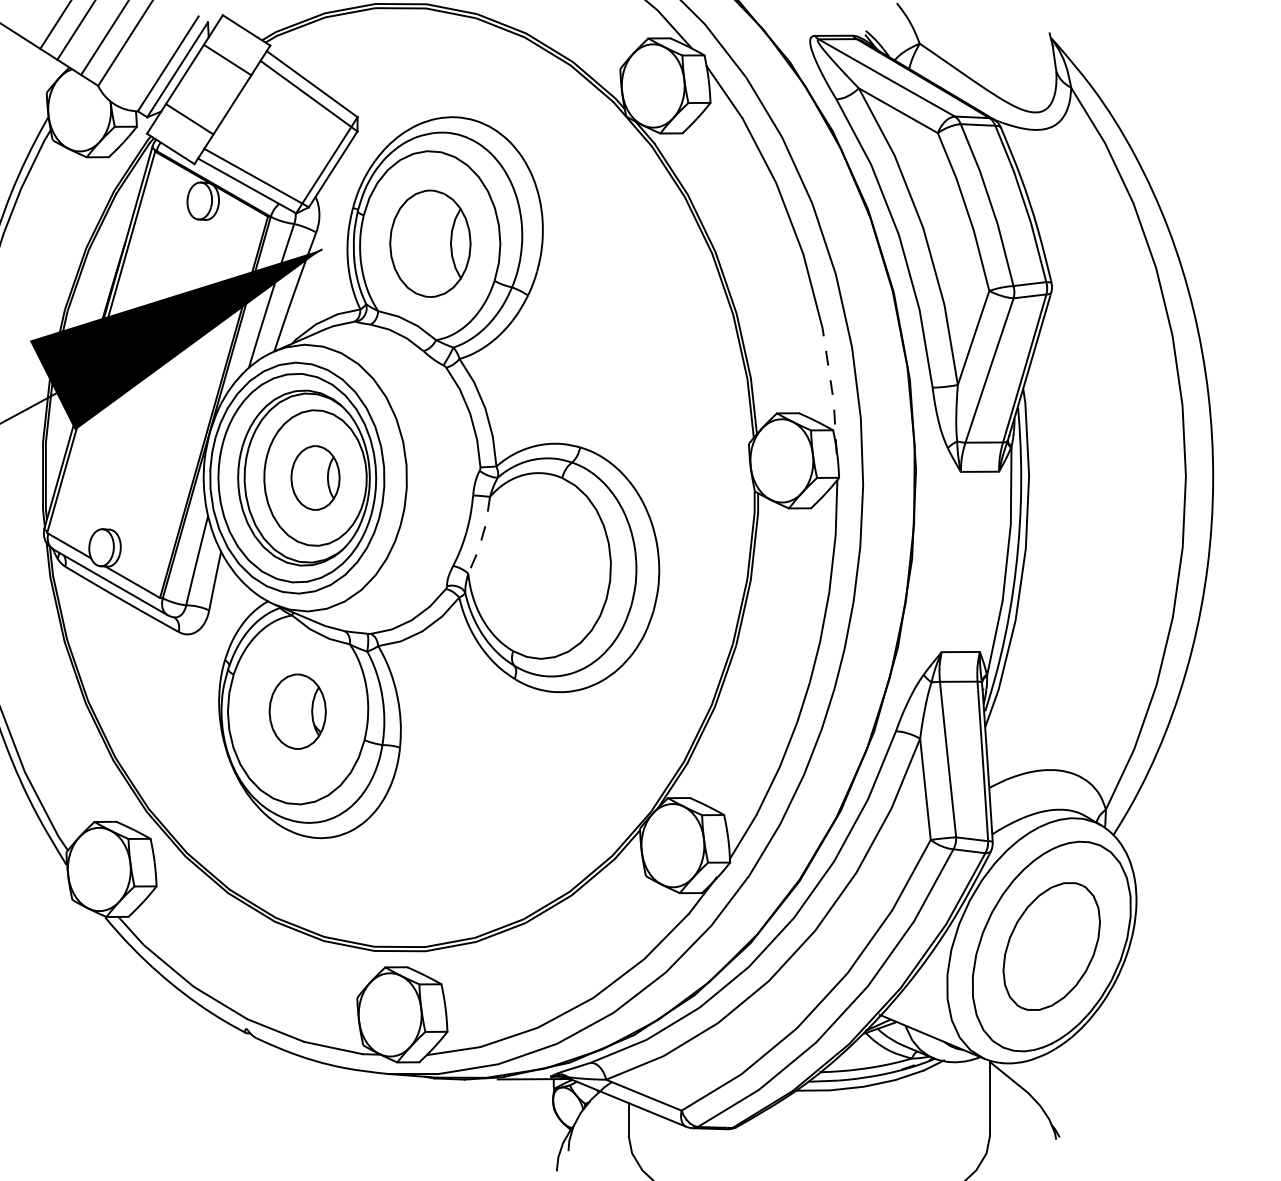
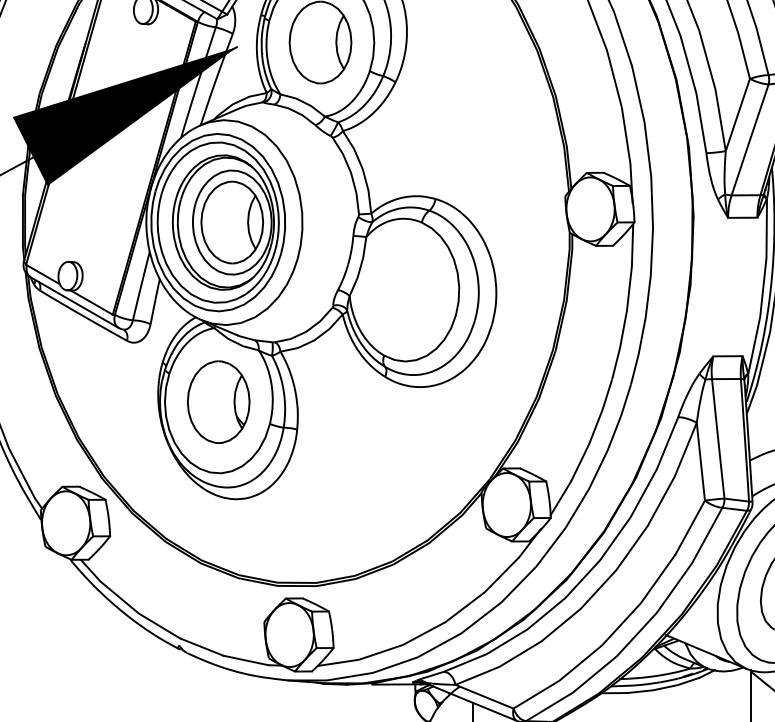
line: (832, 390) -> (629, 155), dashed -> solid
part: (315, 477) -> (232, 222), size x1.67
line: (482, 536) -> (360, 267), dashed -> solid
part: (297, 711) -> (218, 401), size x1.43

